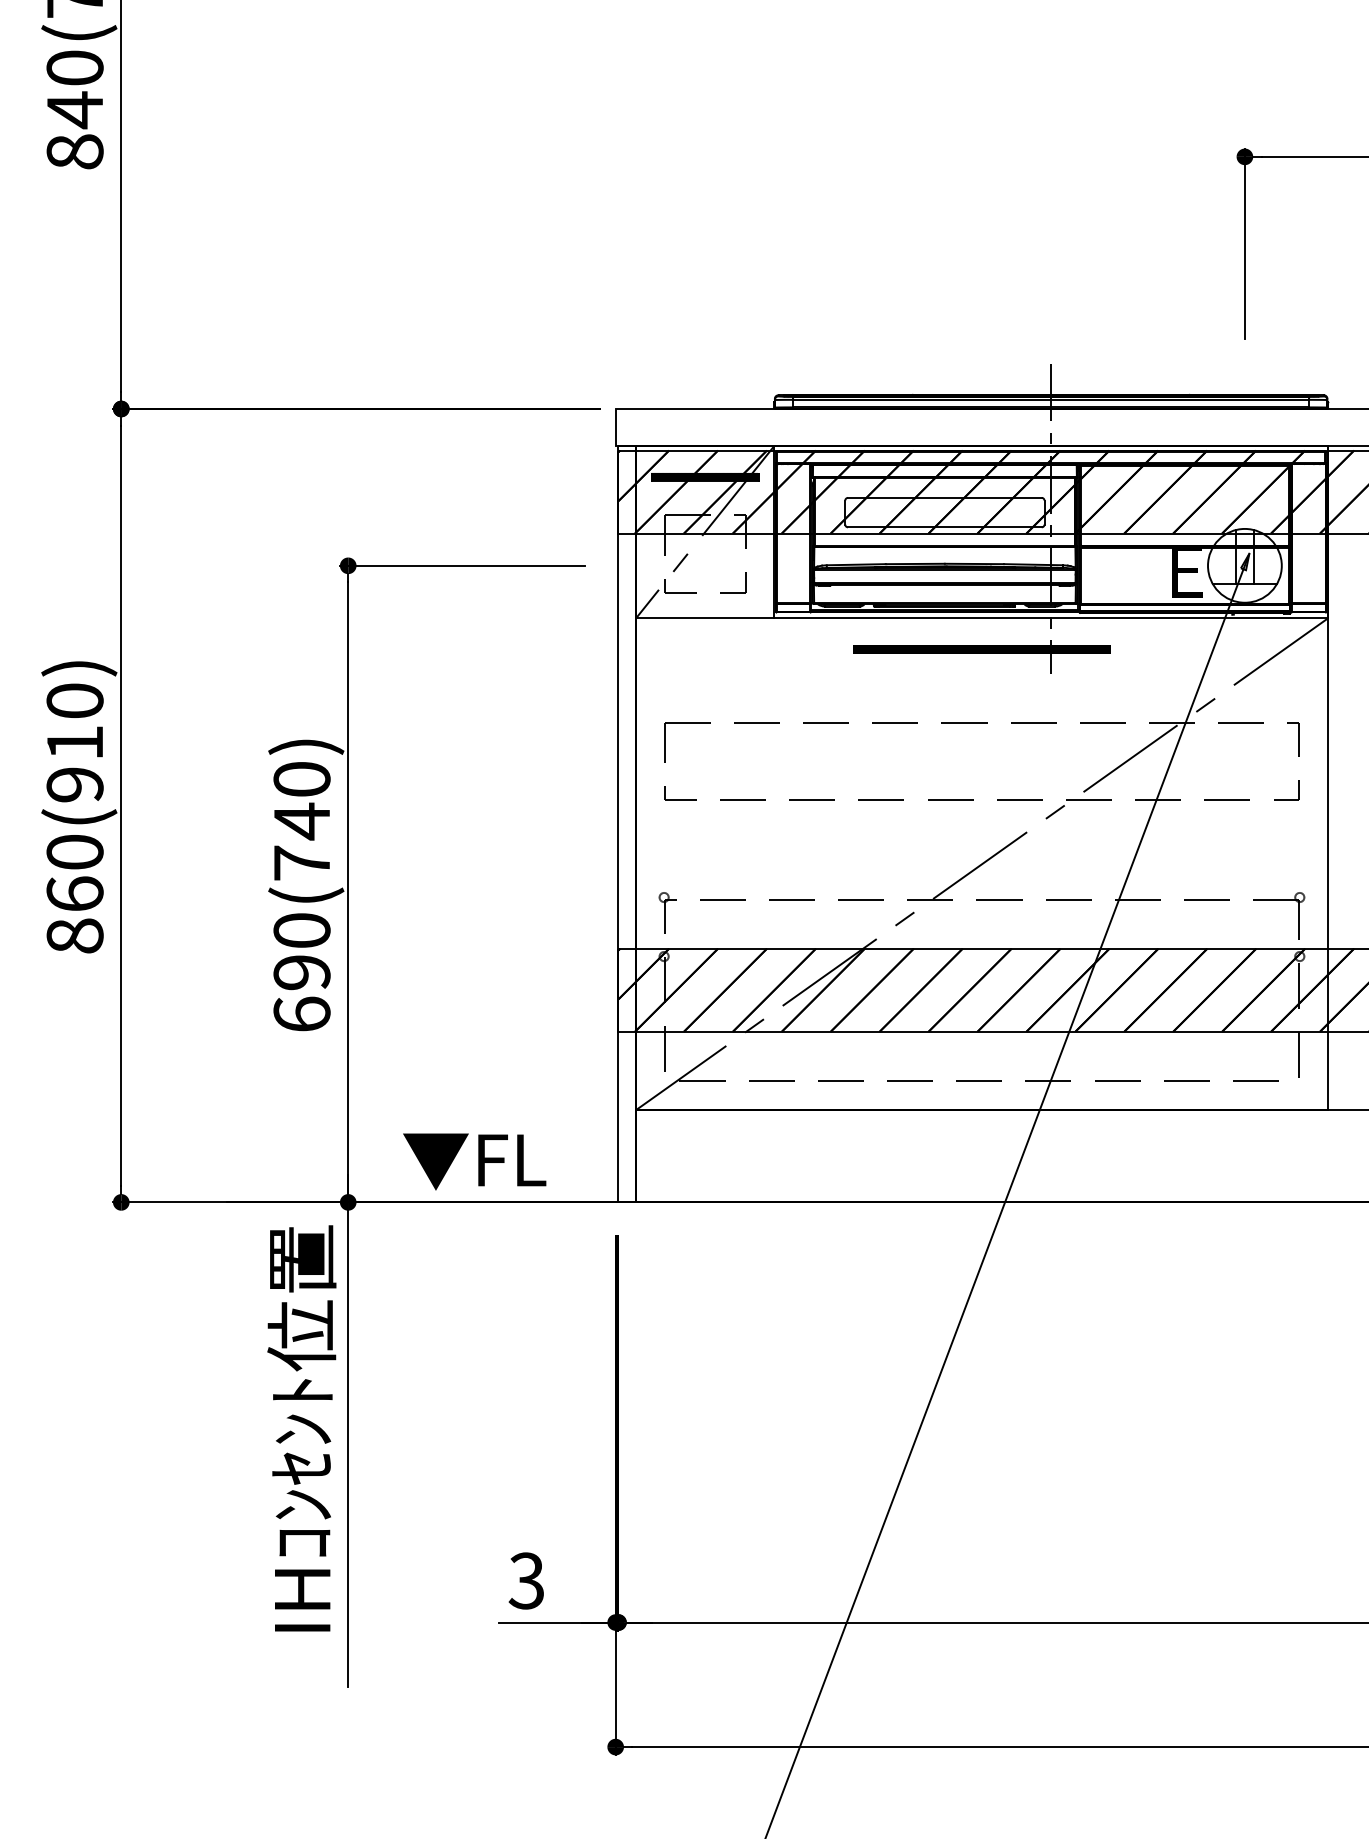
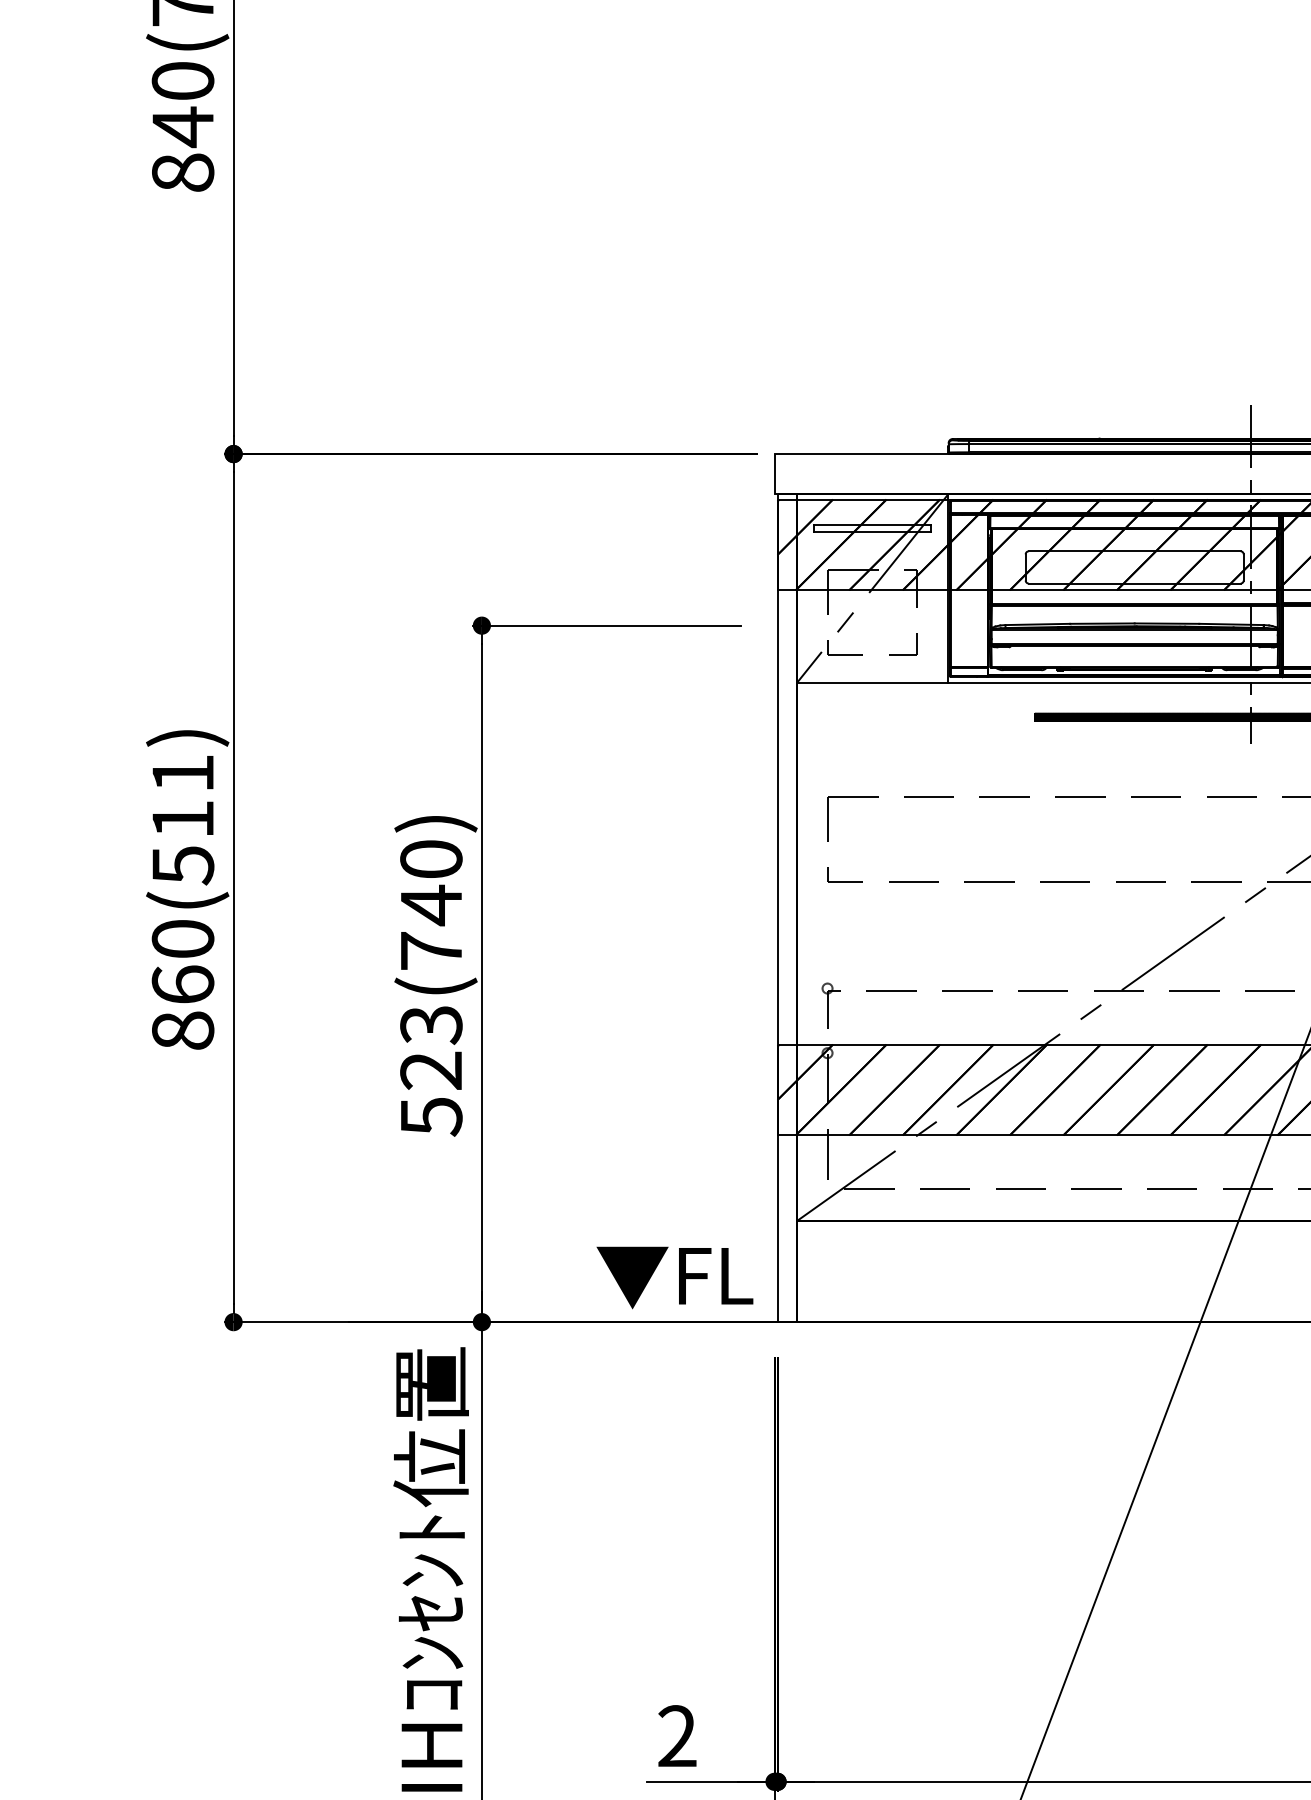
hatch: (704, 476) -> (871, 527), removed
text: (74, 743) -> (182, 820), 860(910) -> 860(511)
text: (301, 973) -> (430, 1071), 690(740) -> 523(740)
text: (474, 1161) -> (674, 1277), moved
text: (526, 1580) -> (676, 1735), 3 -> 2

